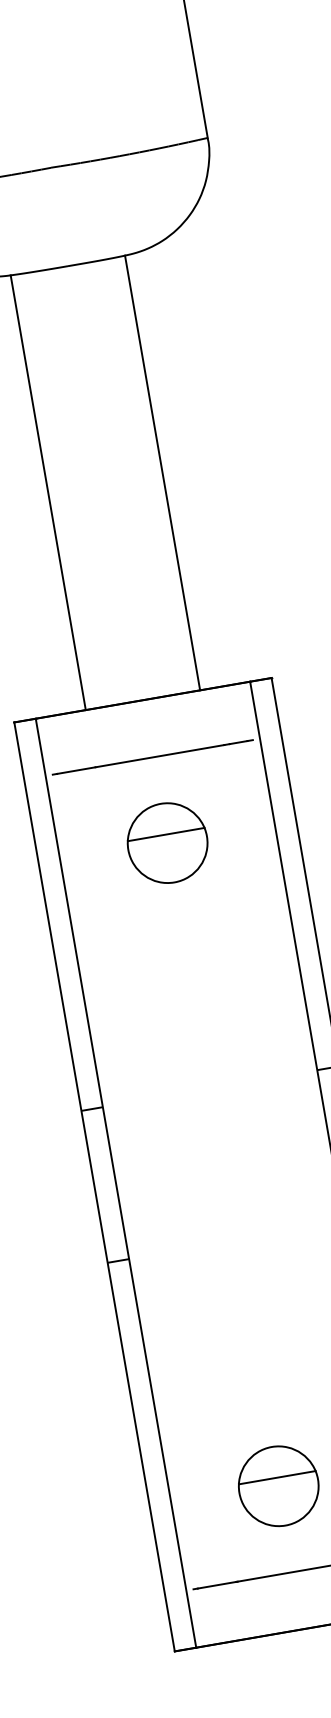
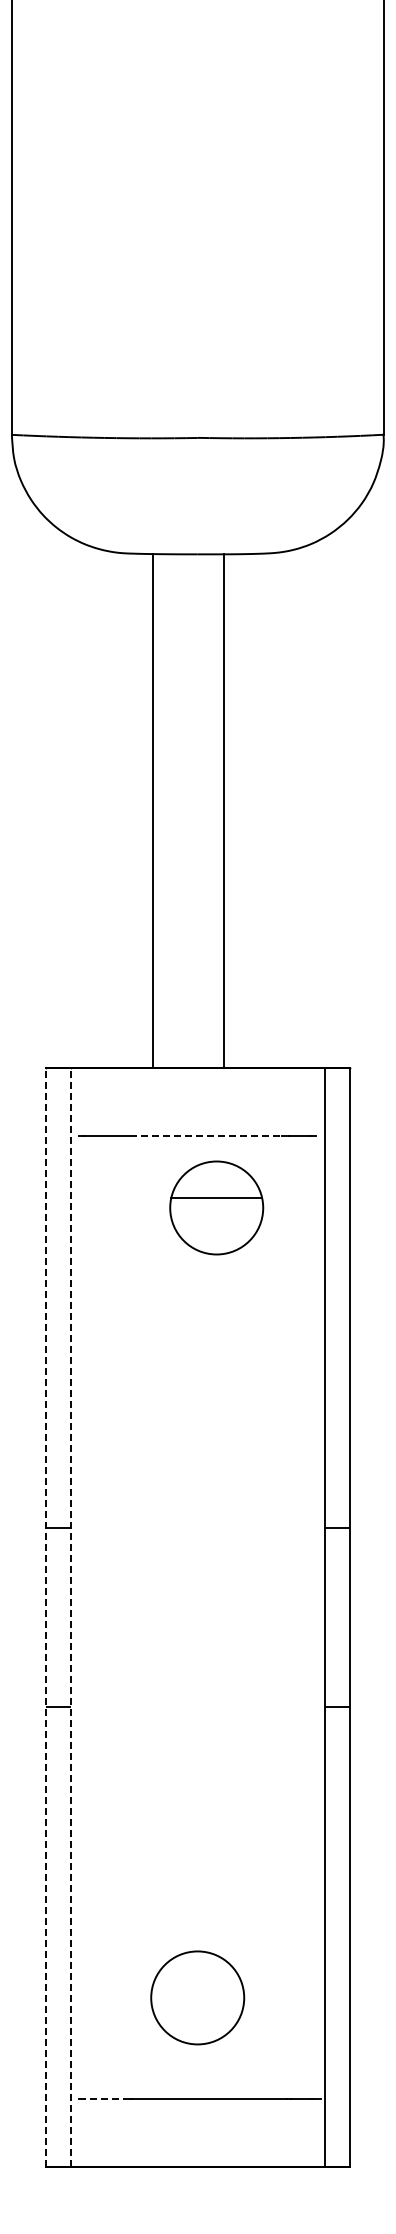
line: (162, 472) -> (224, 810), moved
line: (48, 492) -> (153, 810), moved
line: (160, 756) -> (206, 1135), solid -> dashed
part: (167, 842) -> (216, 1207), moved
line: (115, 1183) -> (70, 1617), solid -> dashed
line: (94, 1186) -> (45, 1617), solid -> dashed
line: (277, 1477) -> (197, 1987), removed
line: (217, 1585) -> (107, 2099), solid -> dashed

